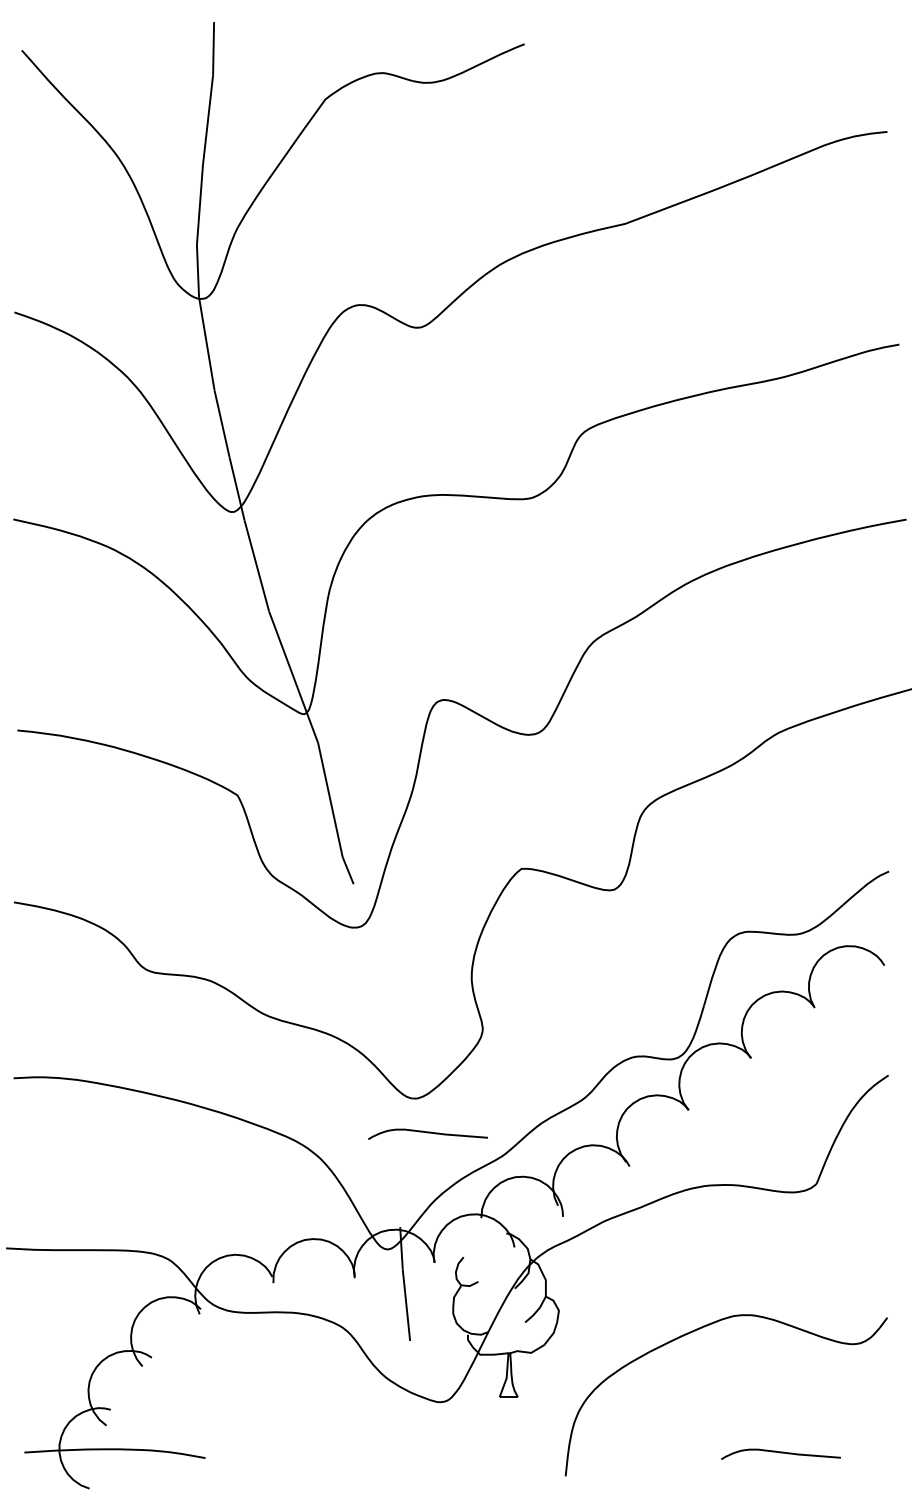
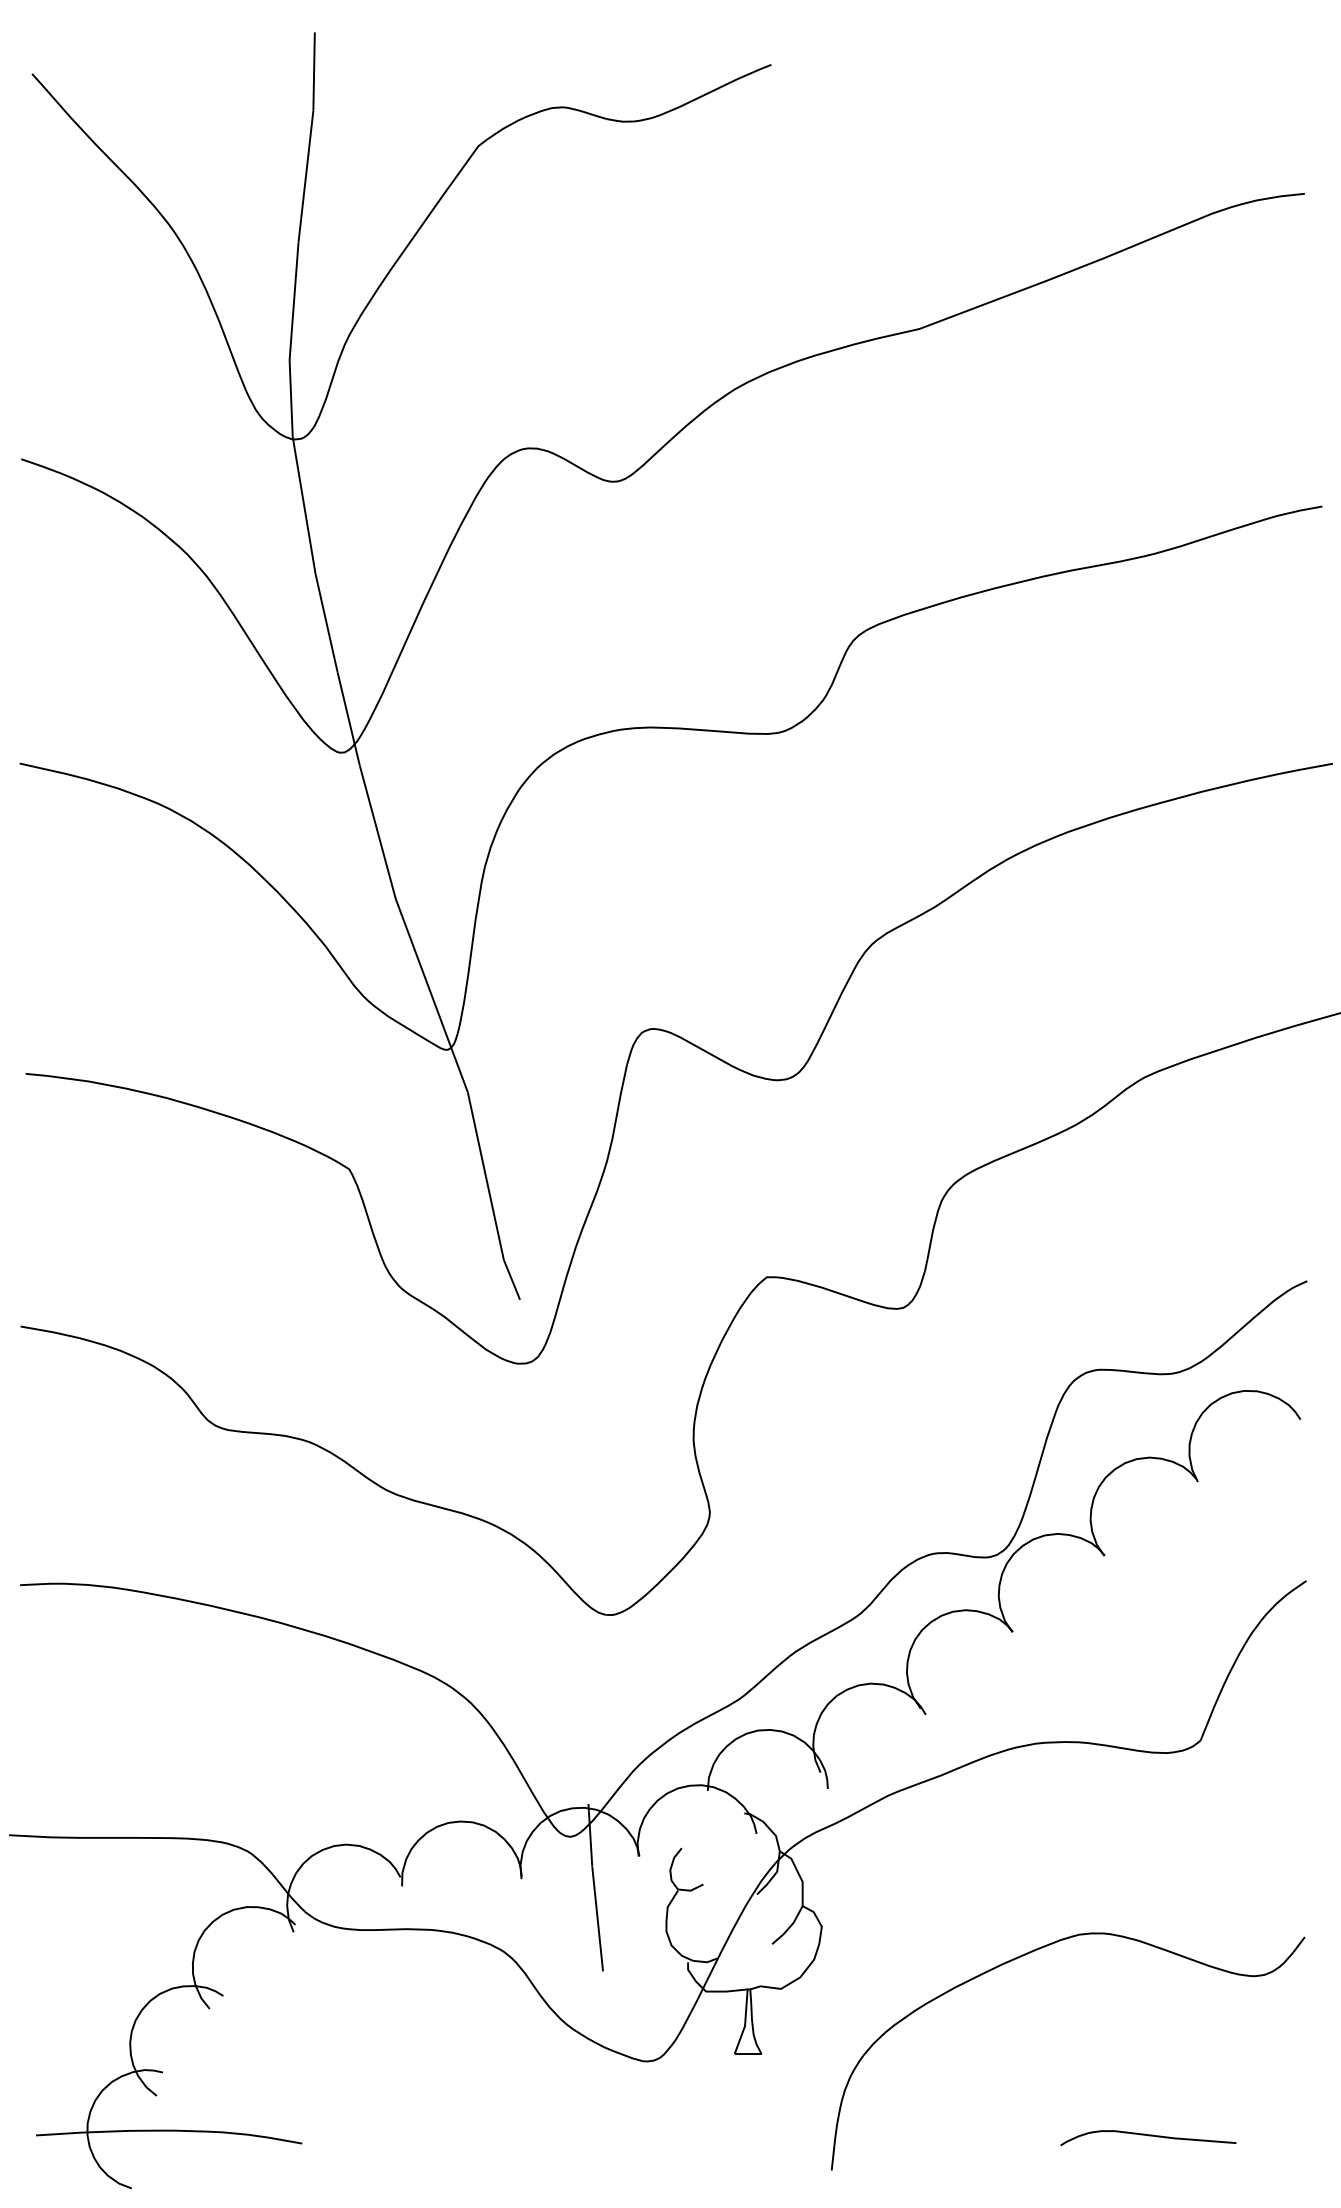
curve: (427, 1133) -> (628, 1666), removed

